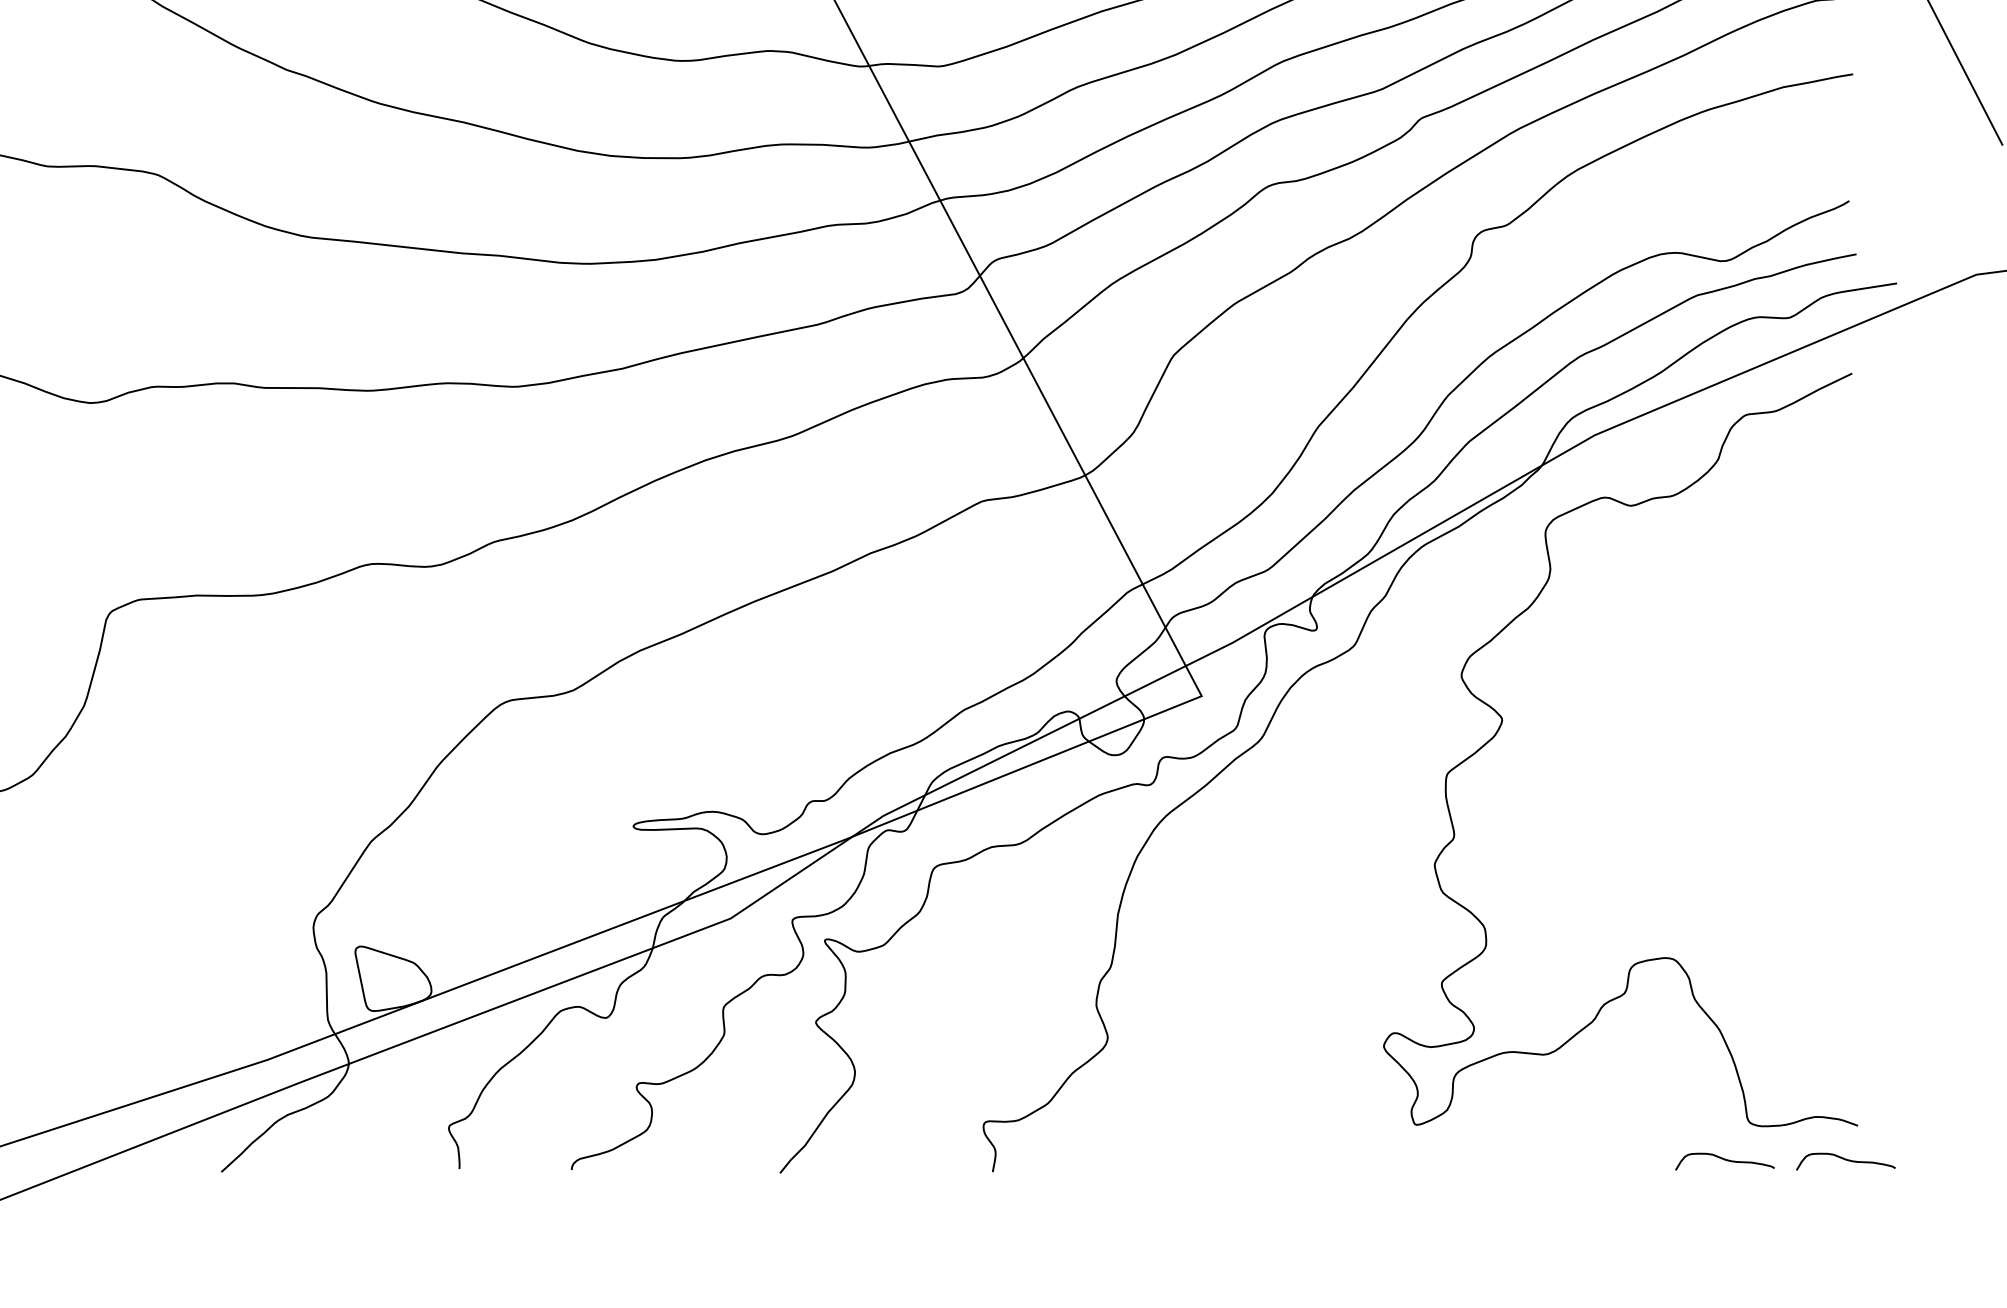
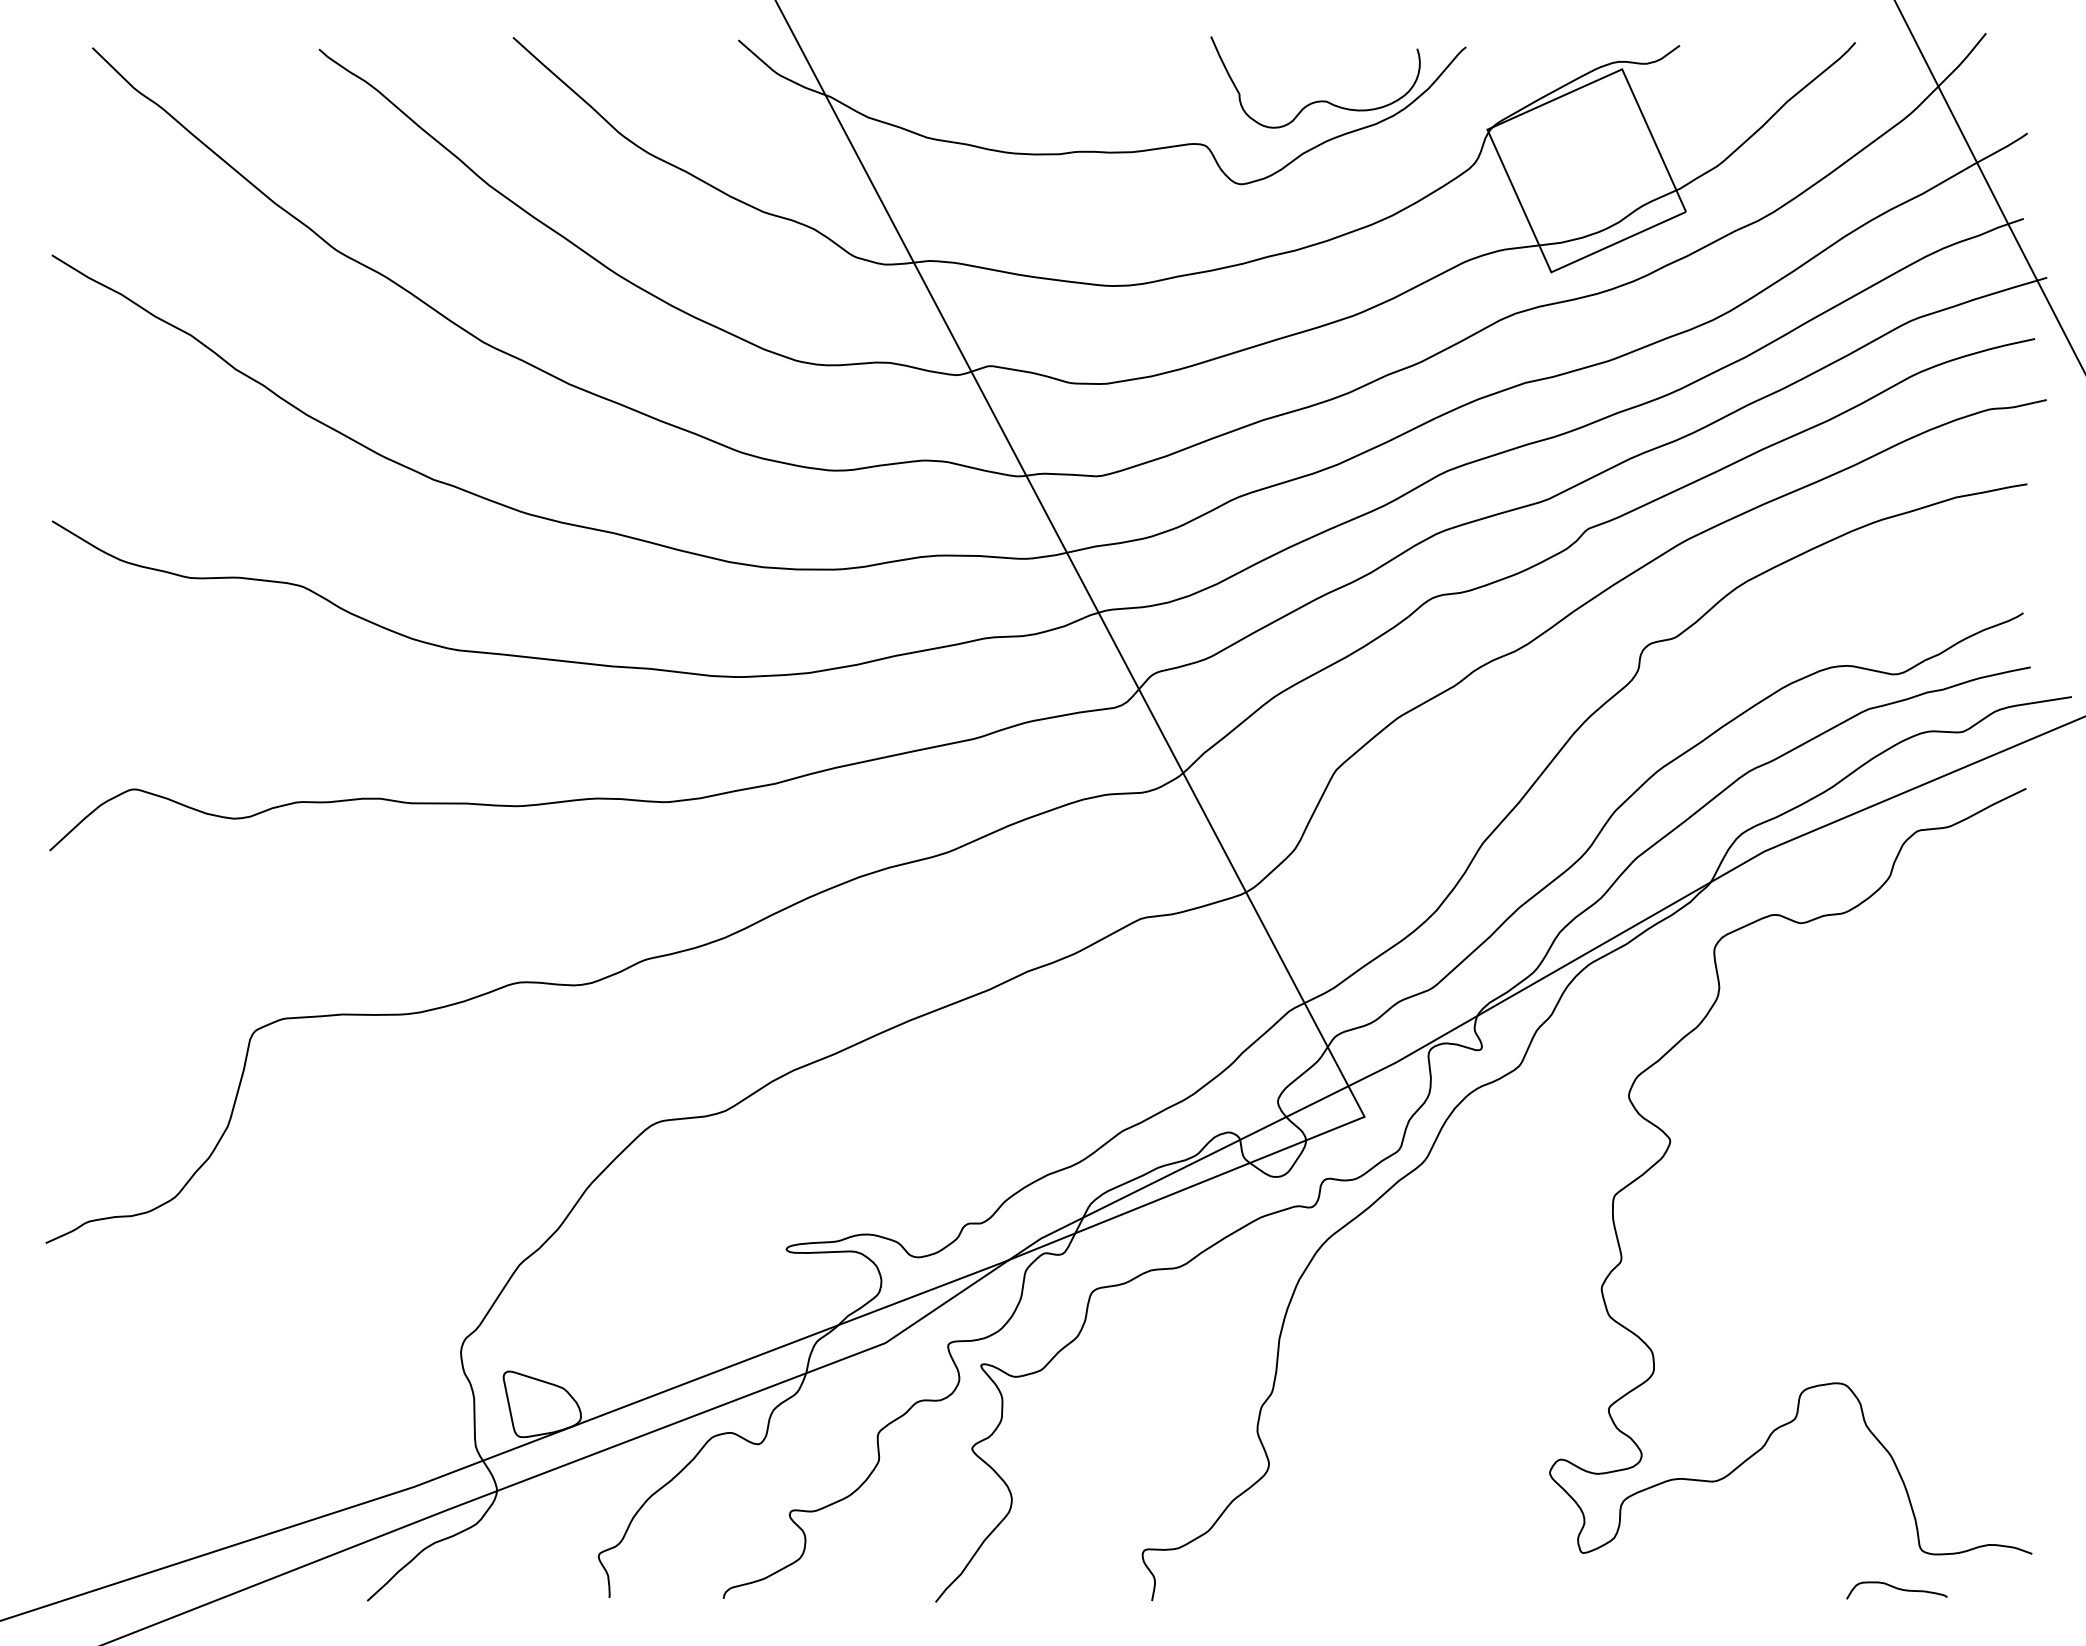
curve: (1845, 1160) -> (2019, 1589), removed

